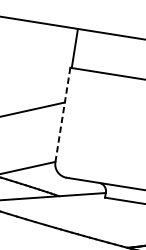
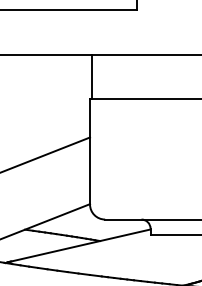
line: (63, 115) -> (90, 151), dashed -> solid

